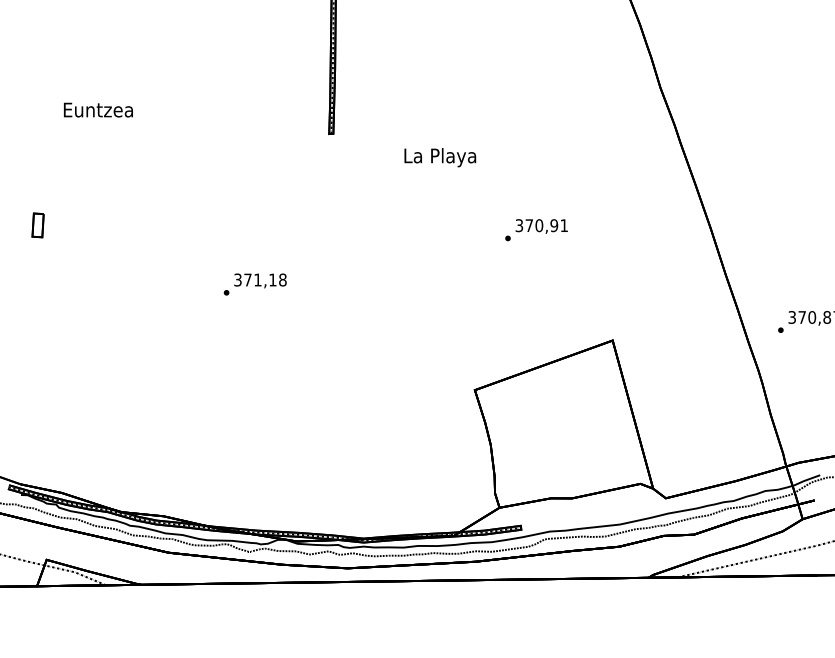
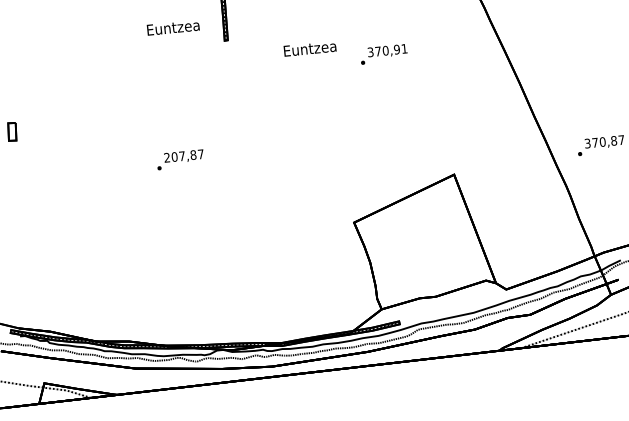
text: (98, 109) -> (173, 27), moved
text: (440, 157) -> (310, 49), La Playa -> Euntzea
text: (536, 230) -> (383, 54), moved
text: (260, 279) -> (184, 155), 371,18 -> 207,87

